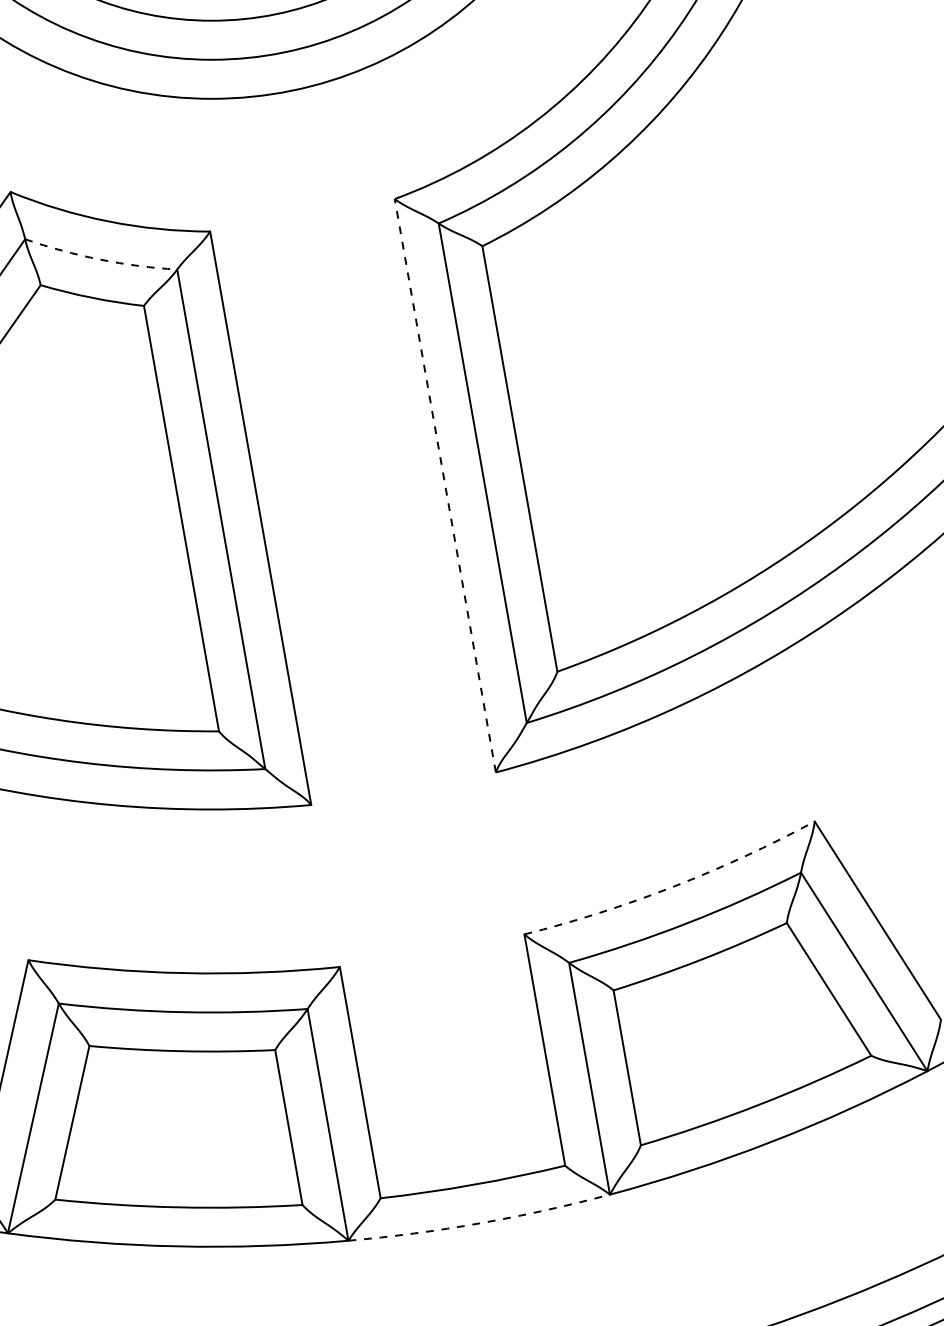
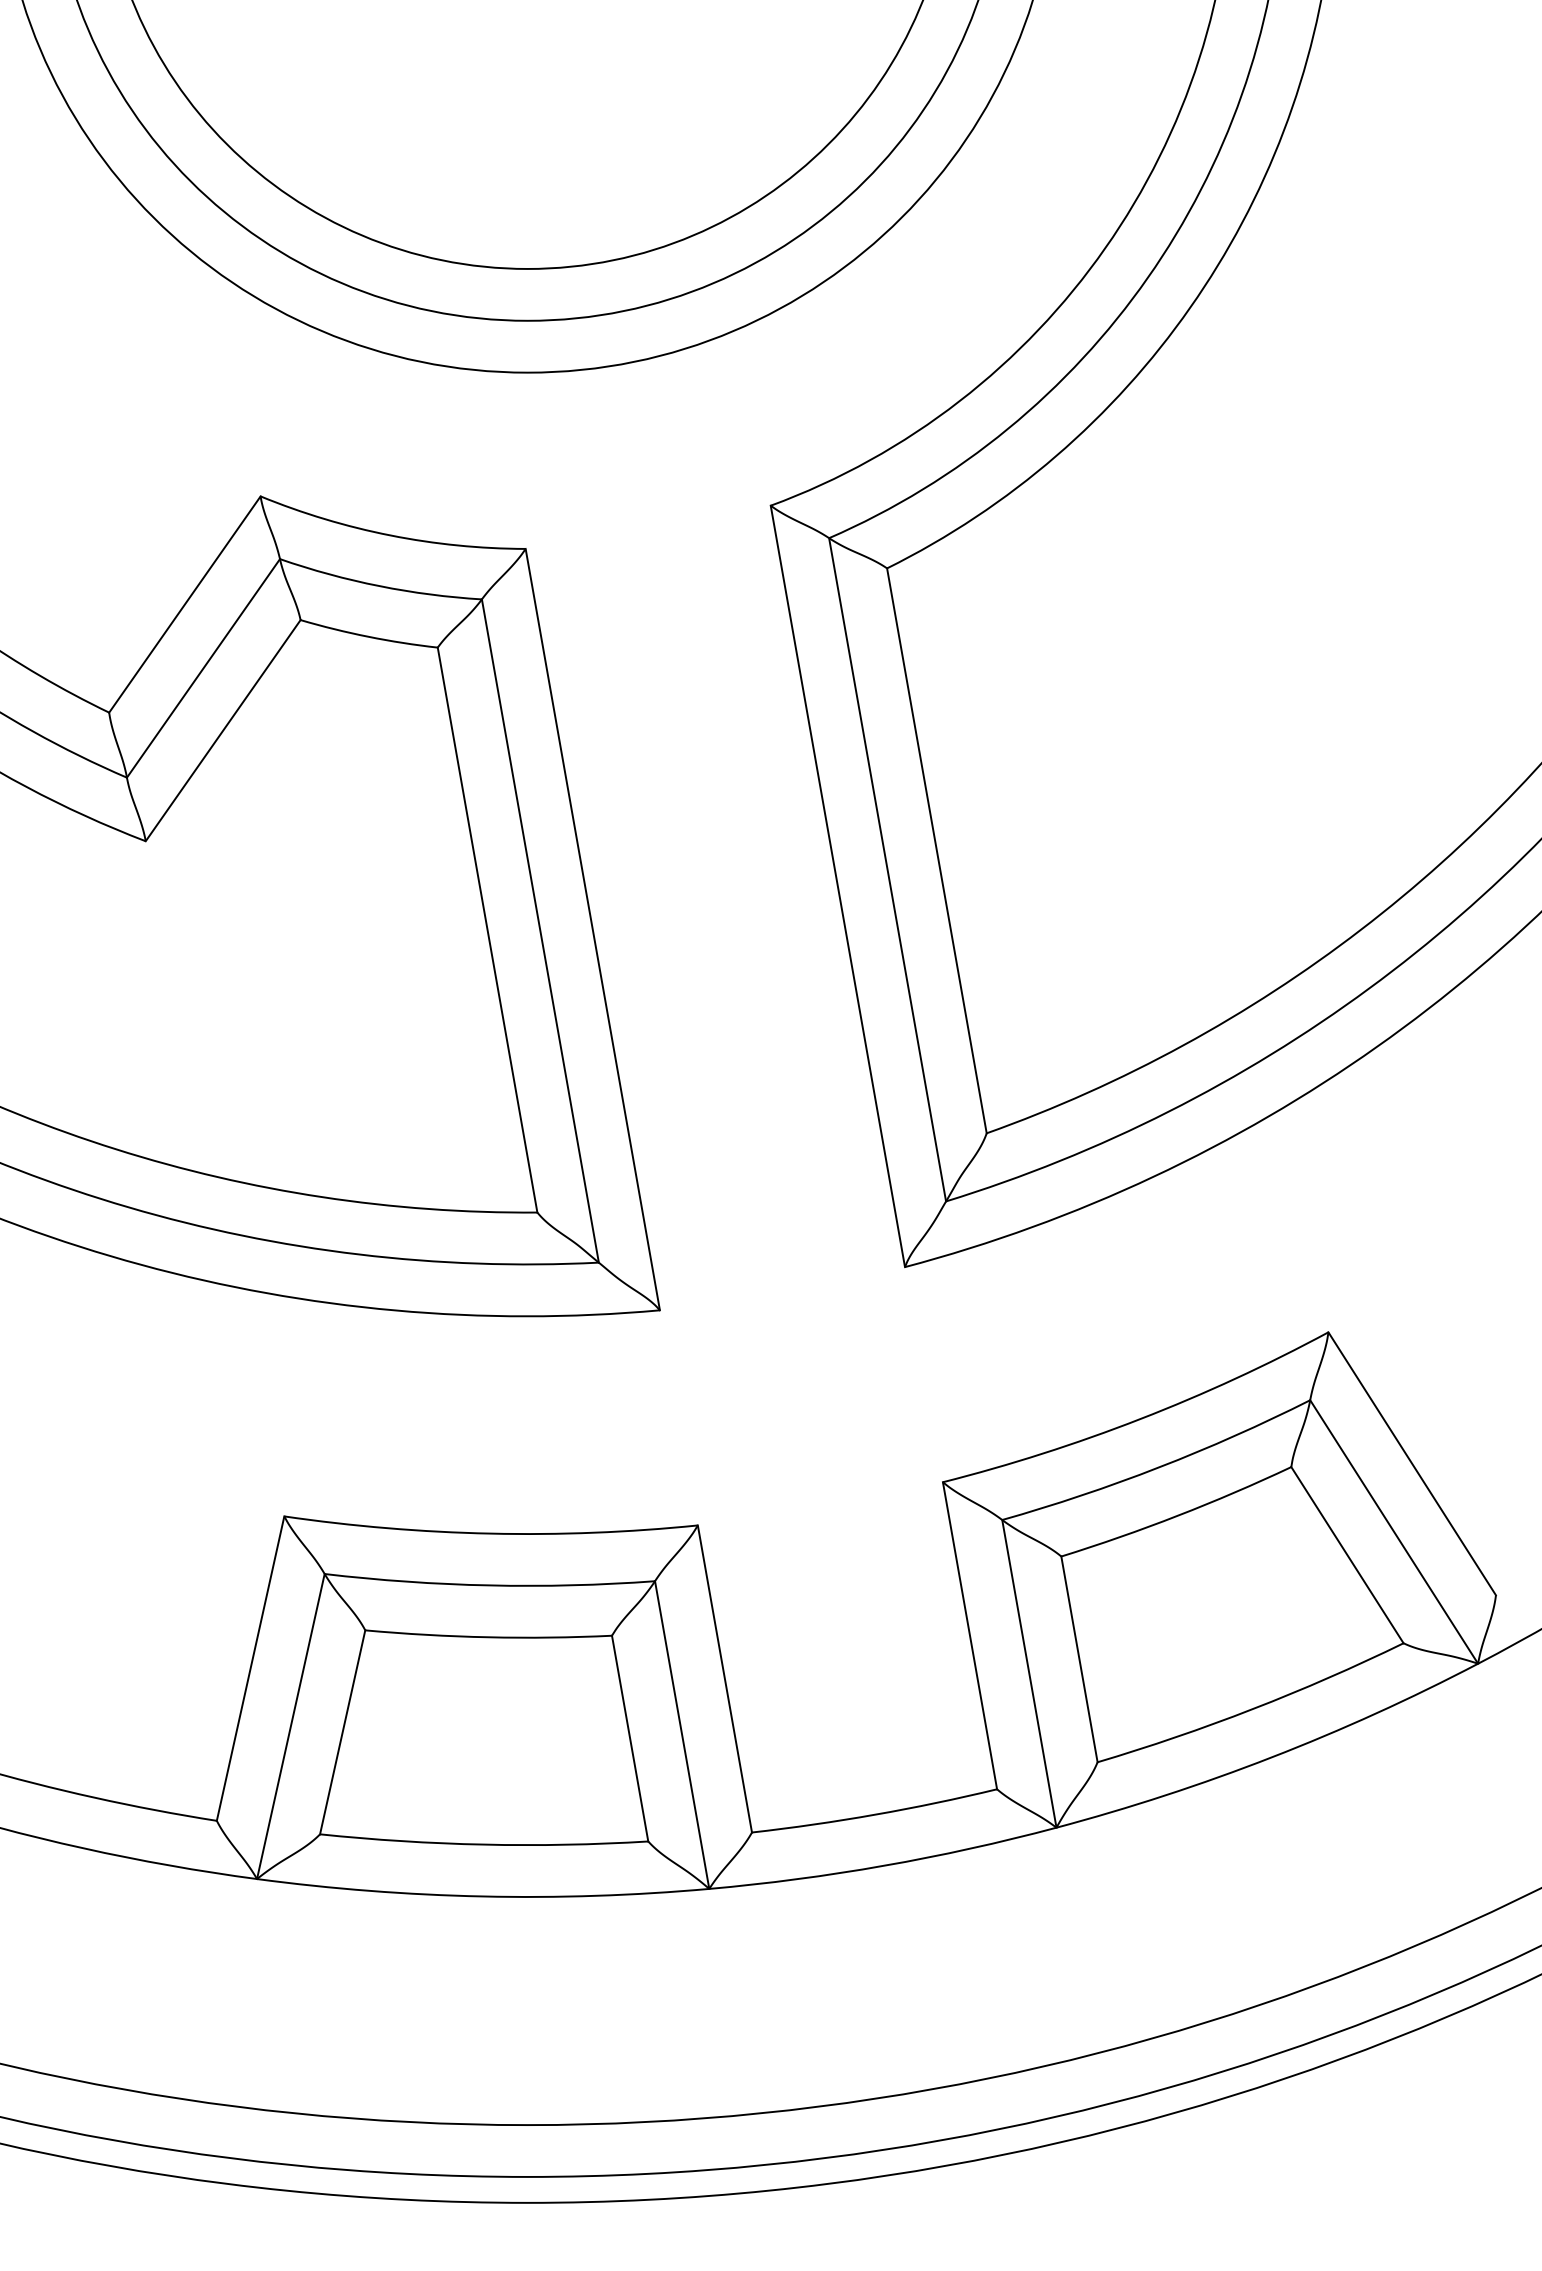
arc: (100, 259) -> (379, 586), dashed -> solid
line: (445, 485) -> (837, 886), dashed -> solid
arc: (673, 887) -> (1140, 1419), dashed -> solid
arc: (480, 1223) -> (884, 1865), dashed -> solid

